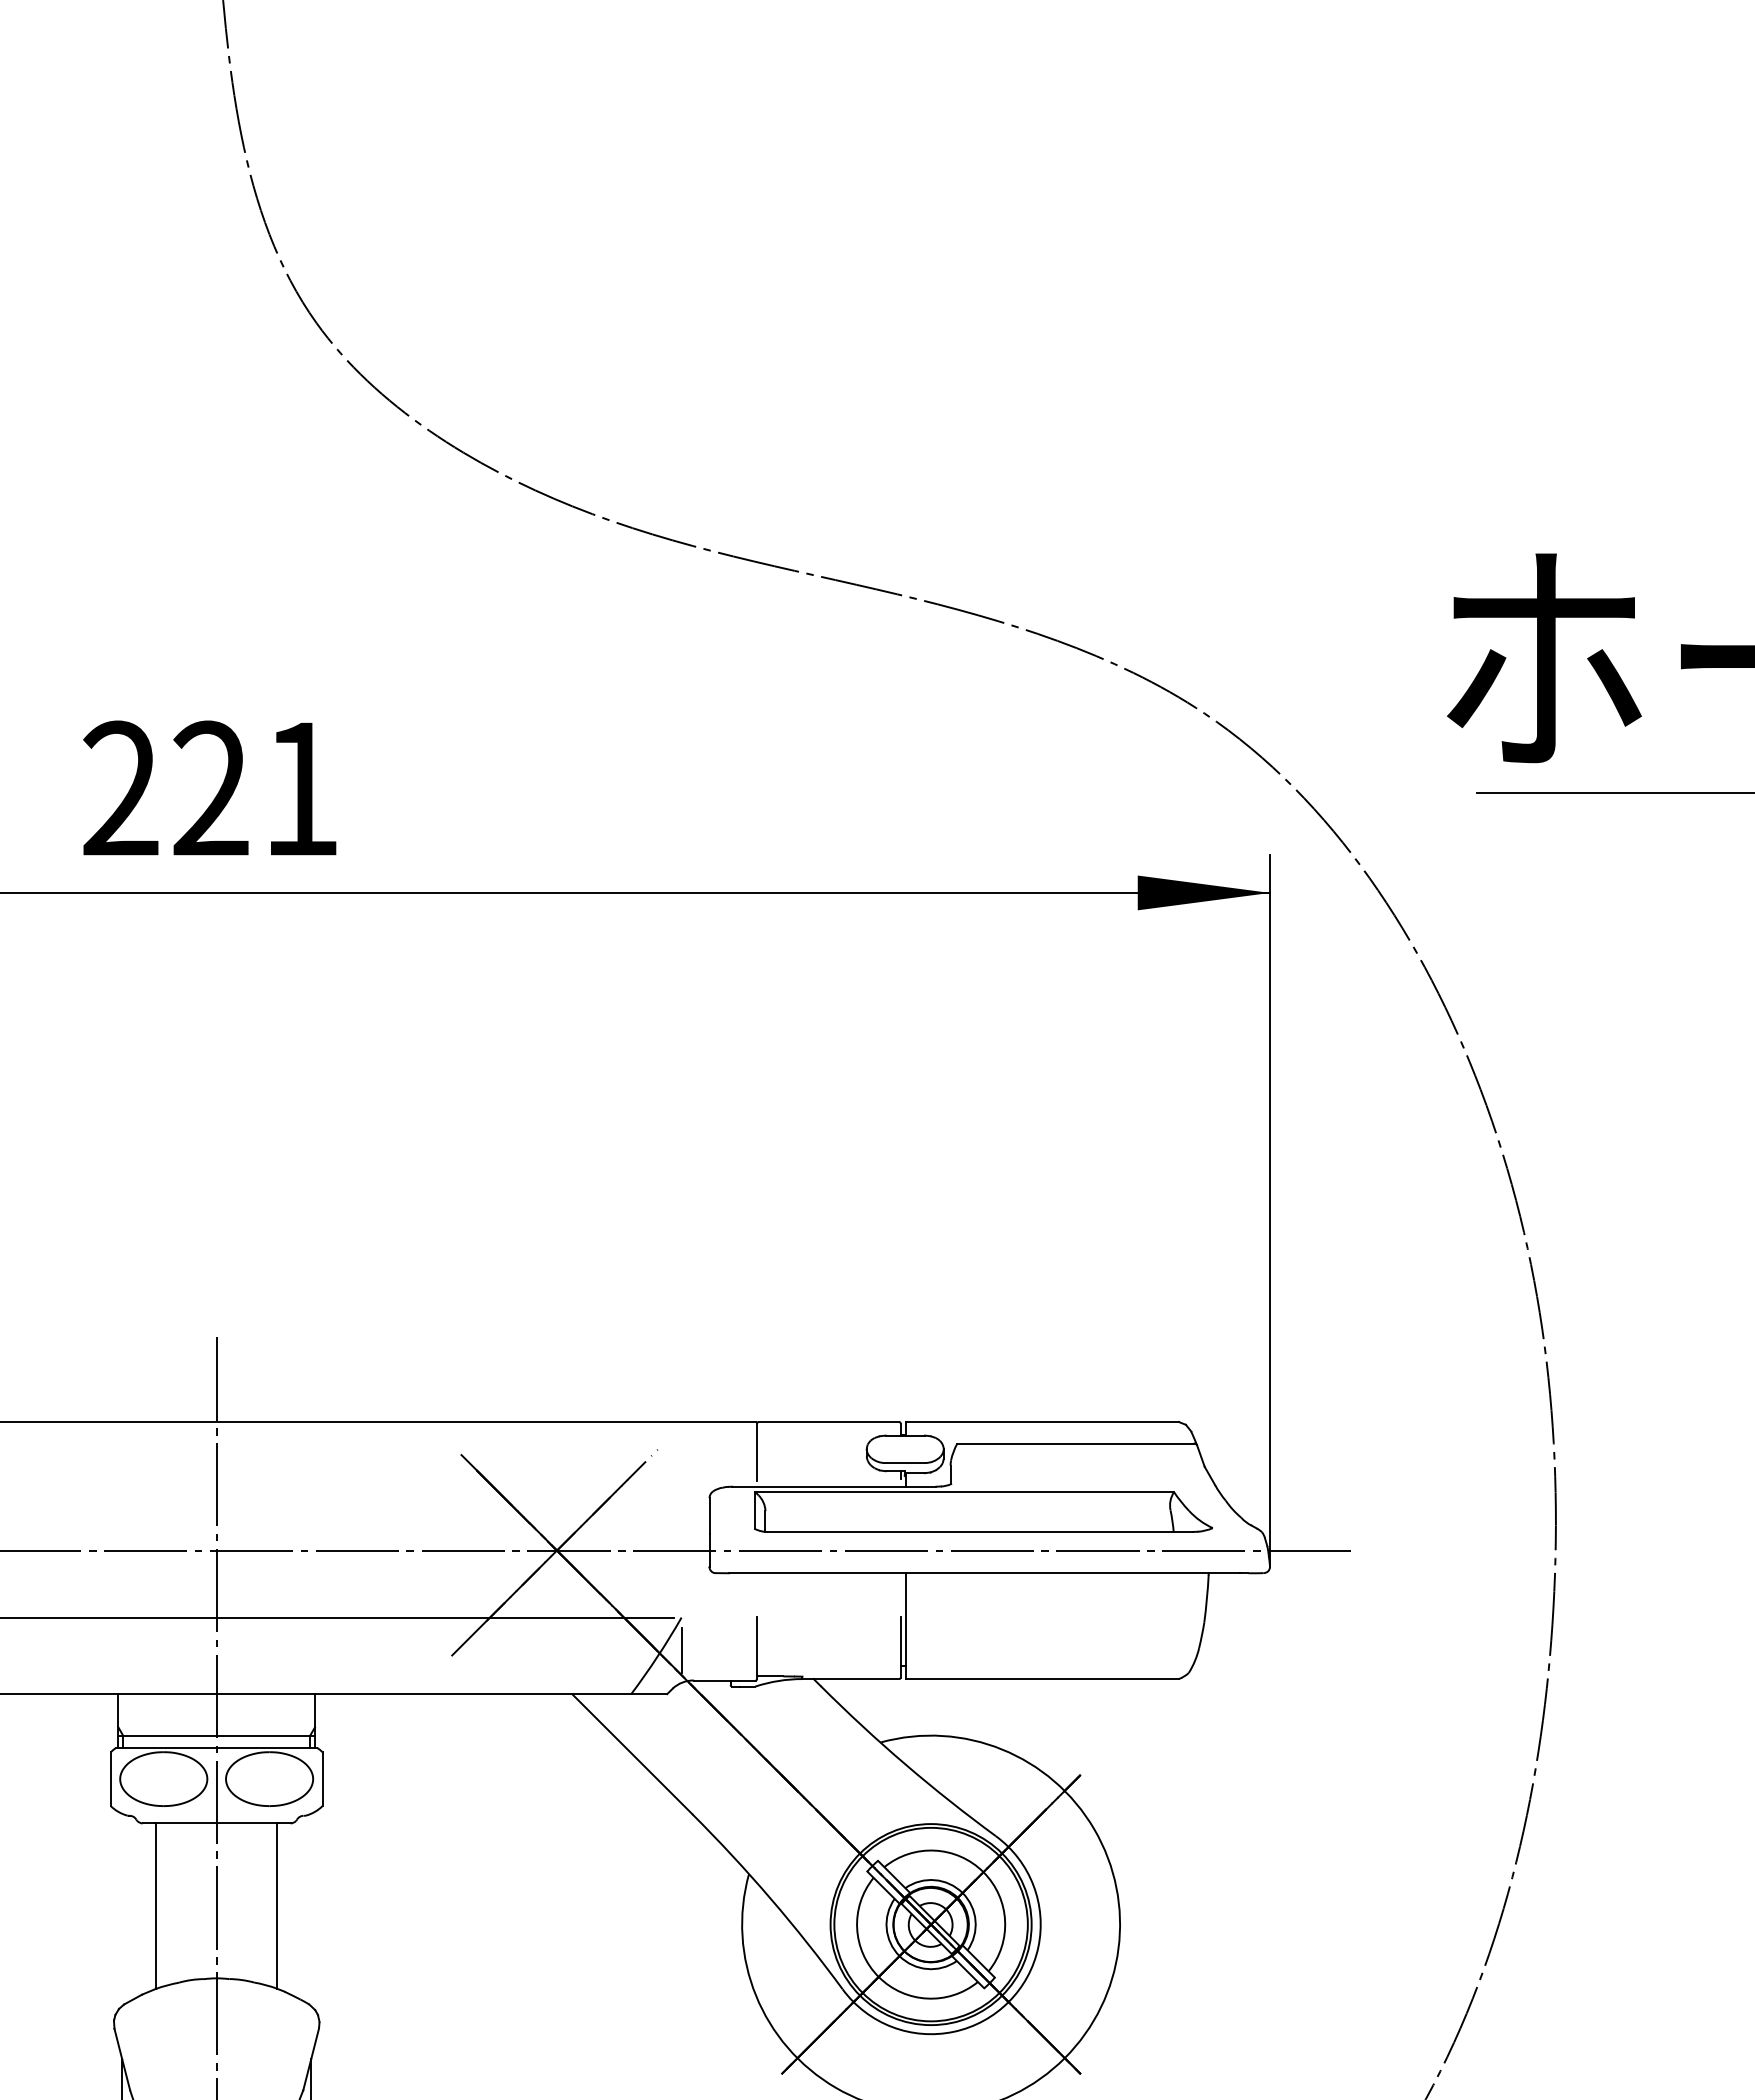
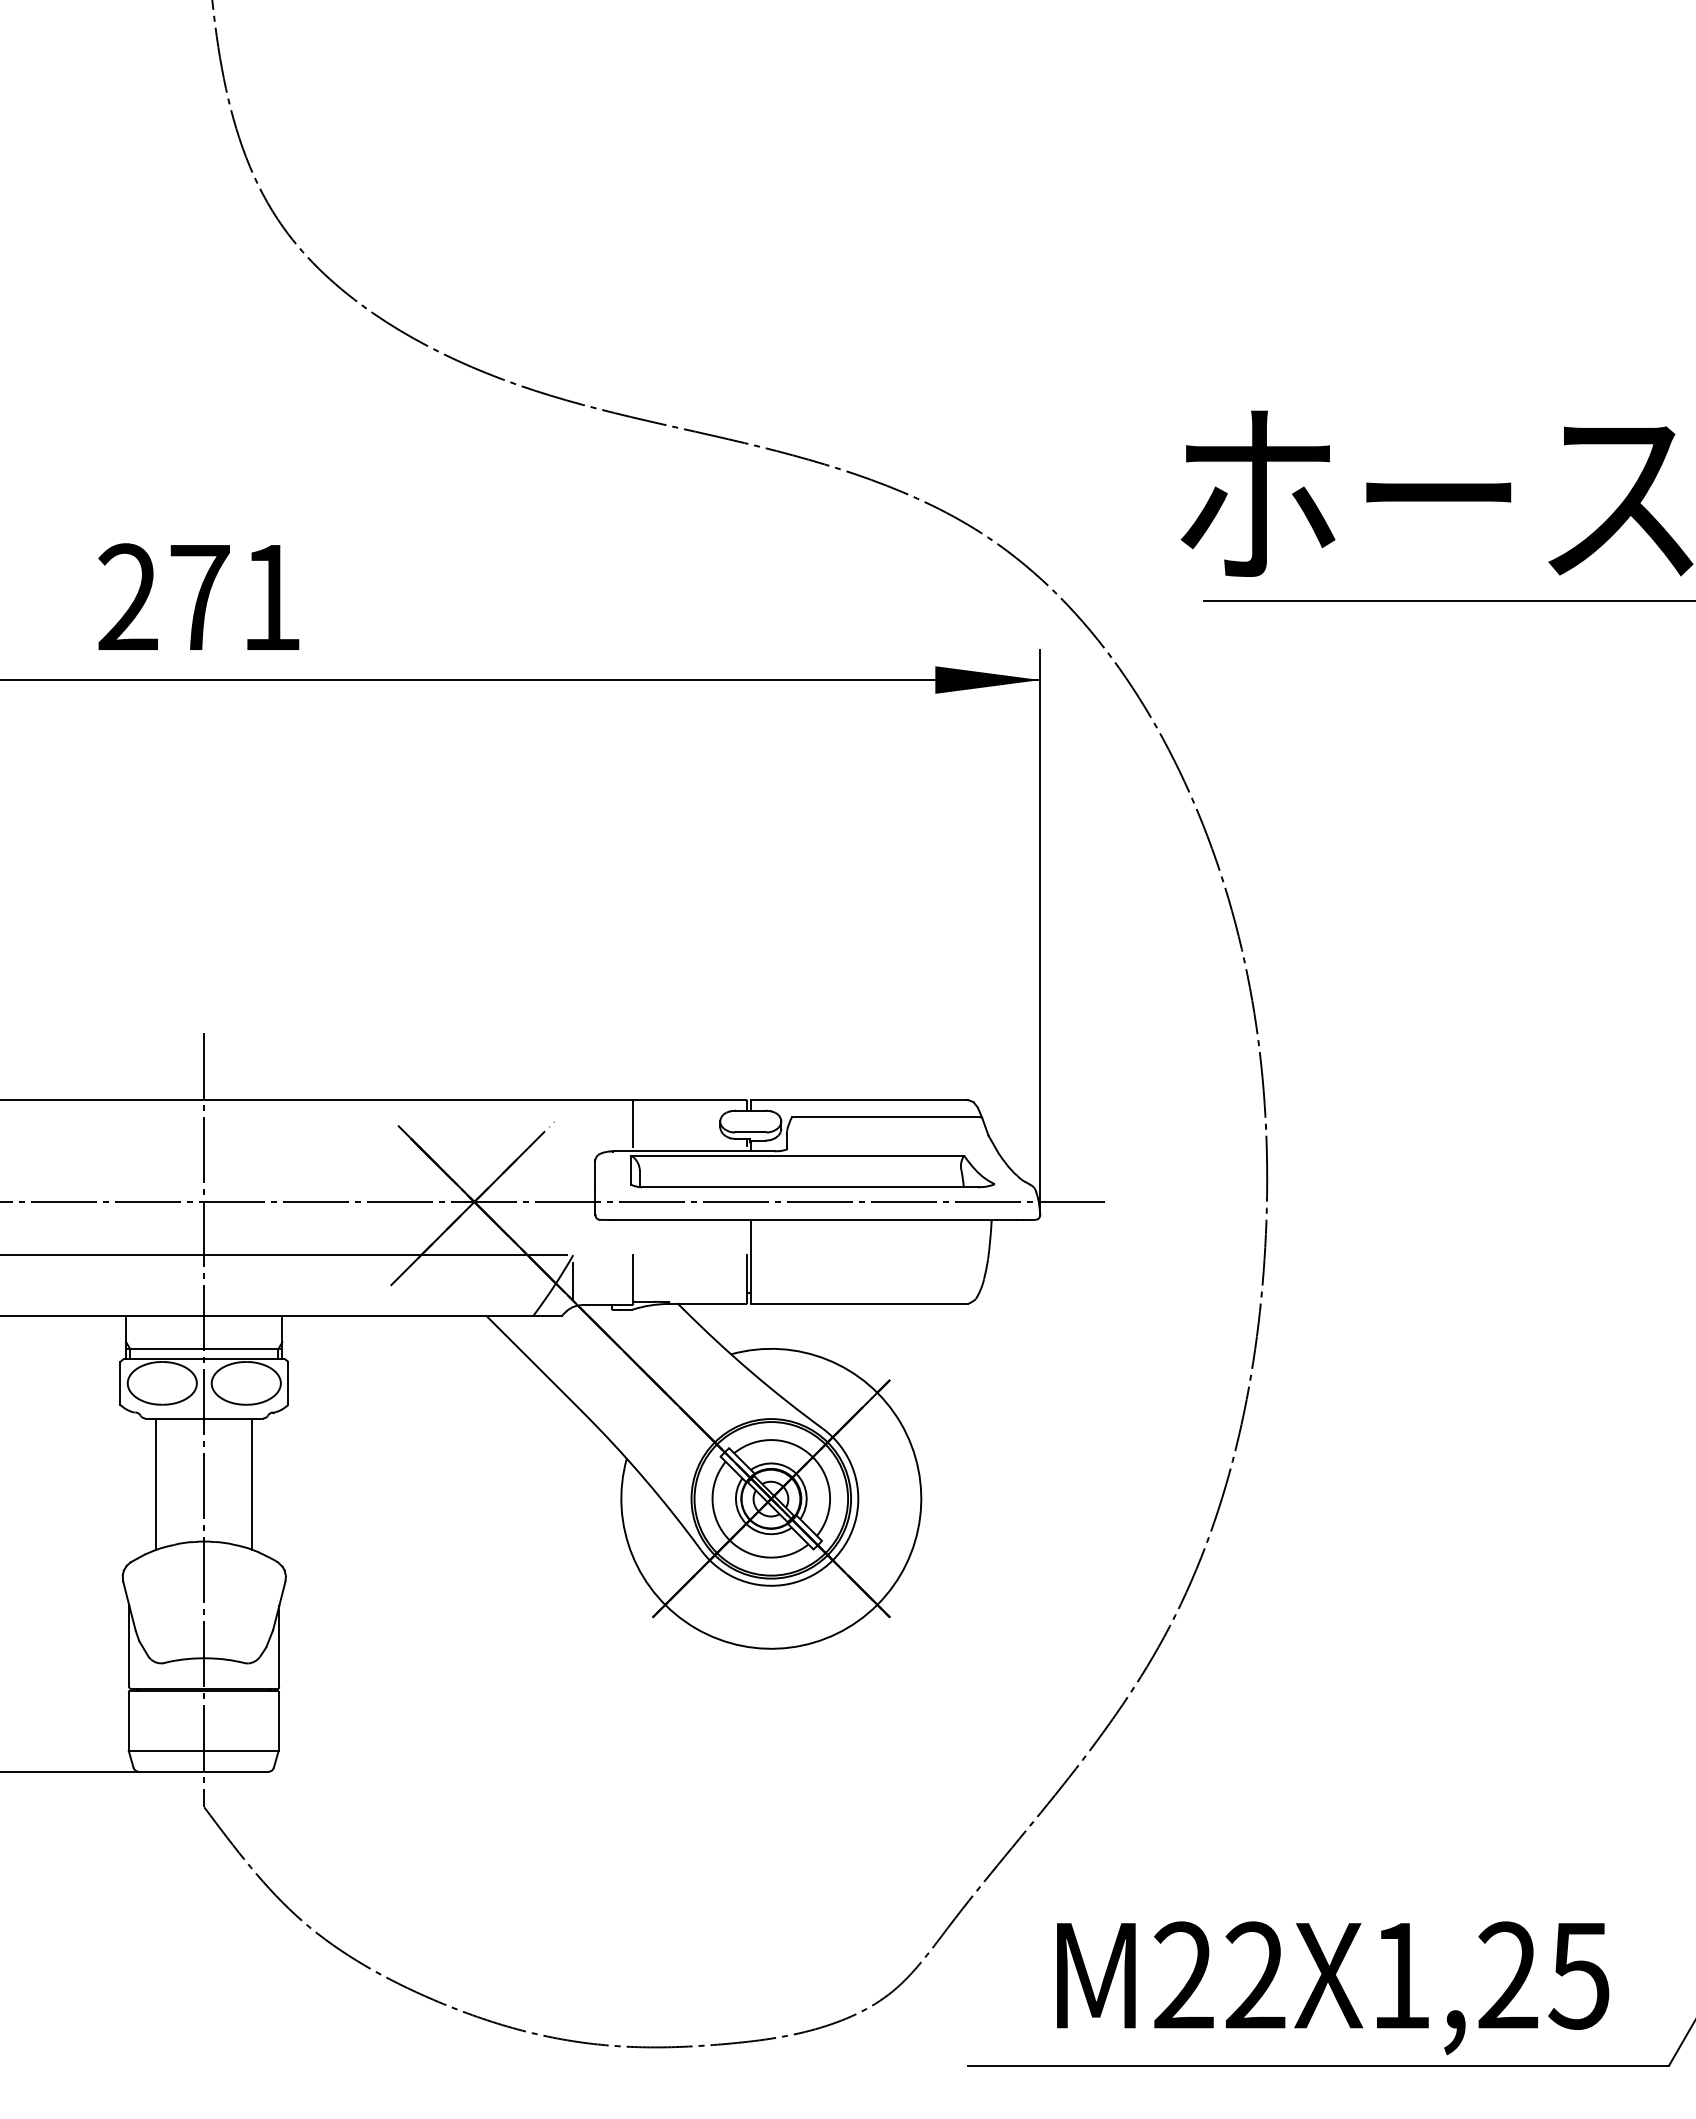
text: (210, 787) -> (199, 596), 221 -> 271

